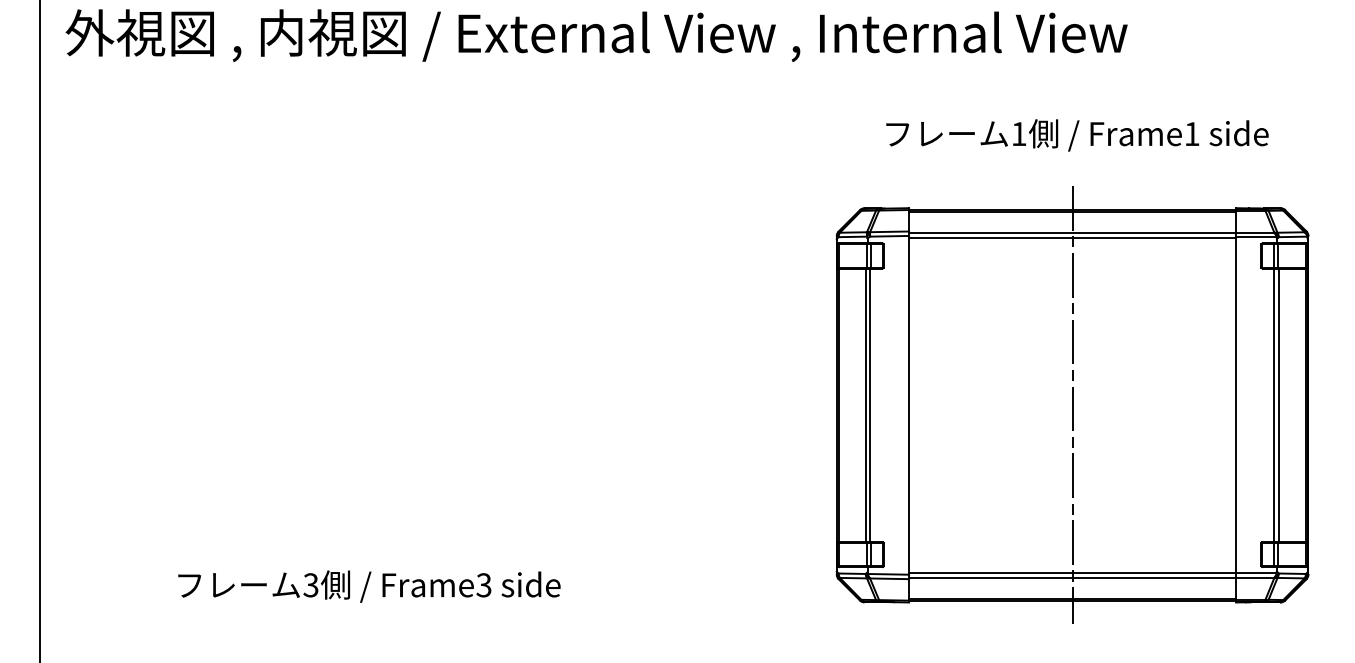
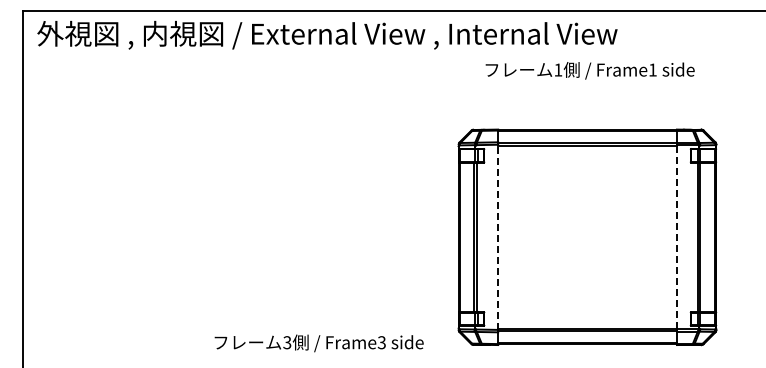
text: (1076, 134) -> (589, 70), moved
line: (909, 405) -> (498, 237), solid -> dashed
line: (1072, 405) -> (587, 237), removed
line: (1235, 405) -> (676, 237), solid -> dashed
text: (368, 586) -> (318, 343), moved

